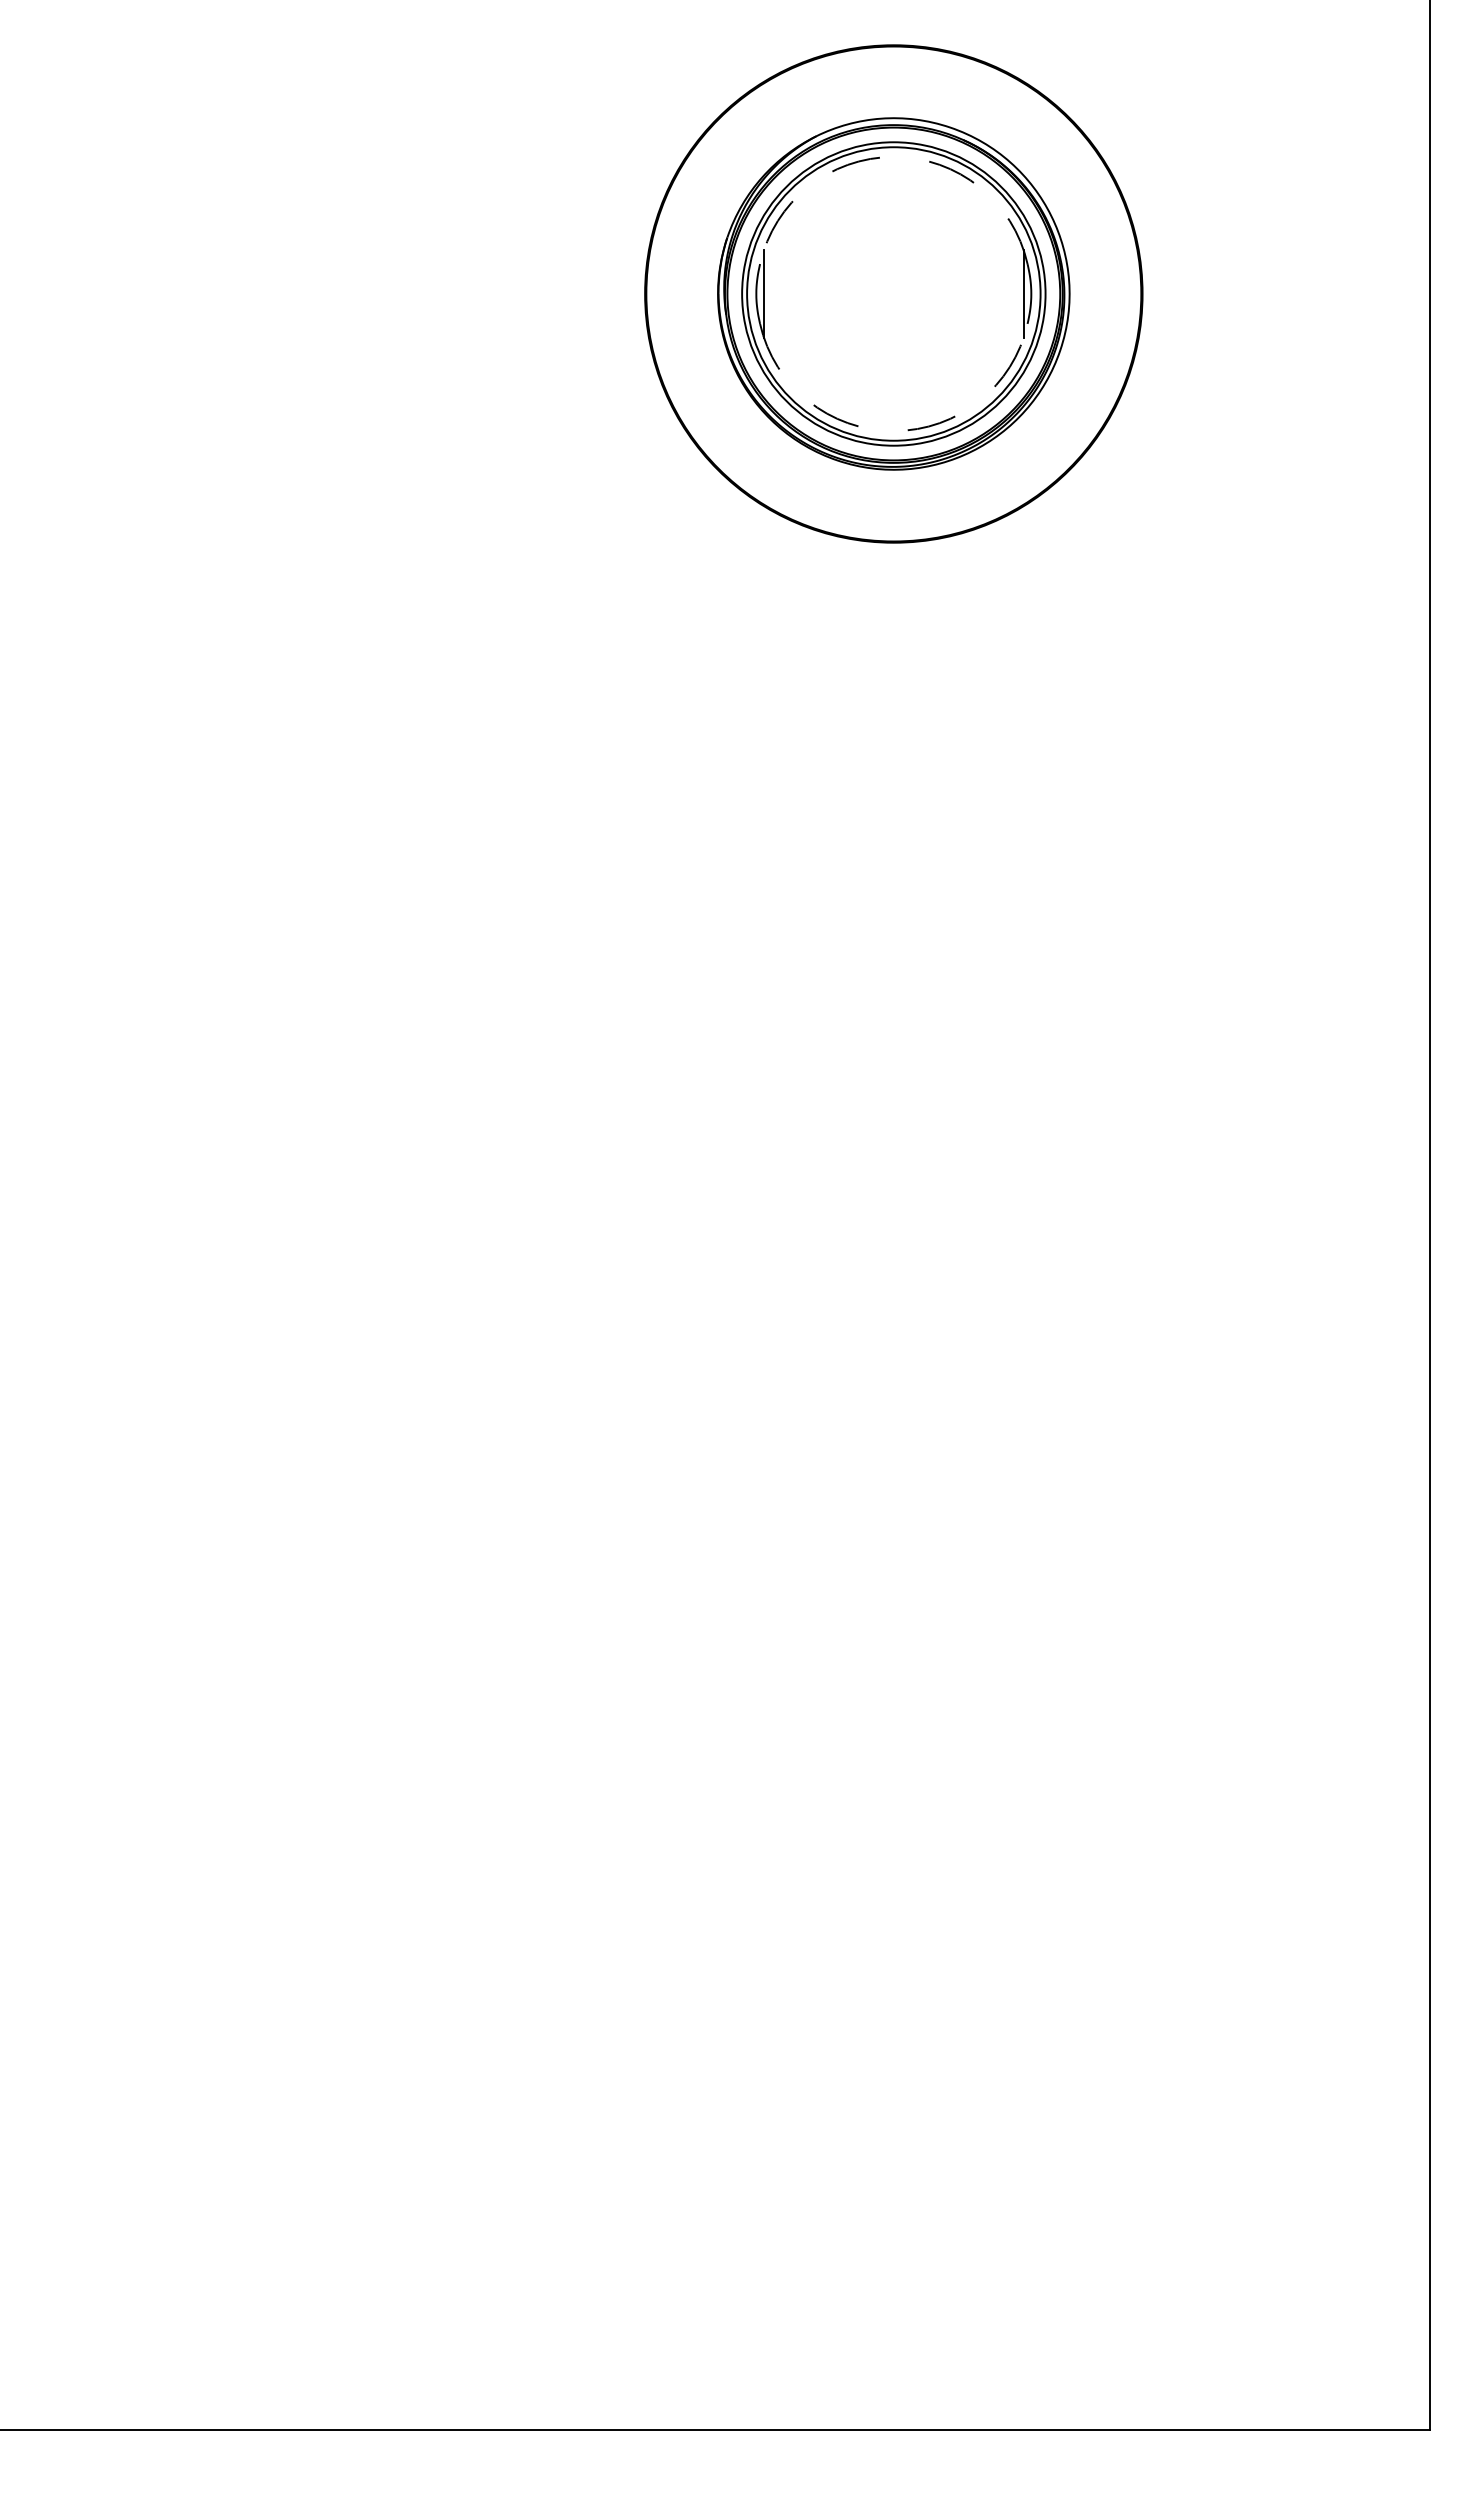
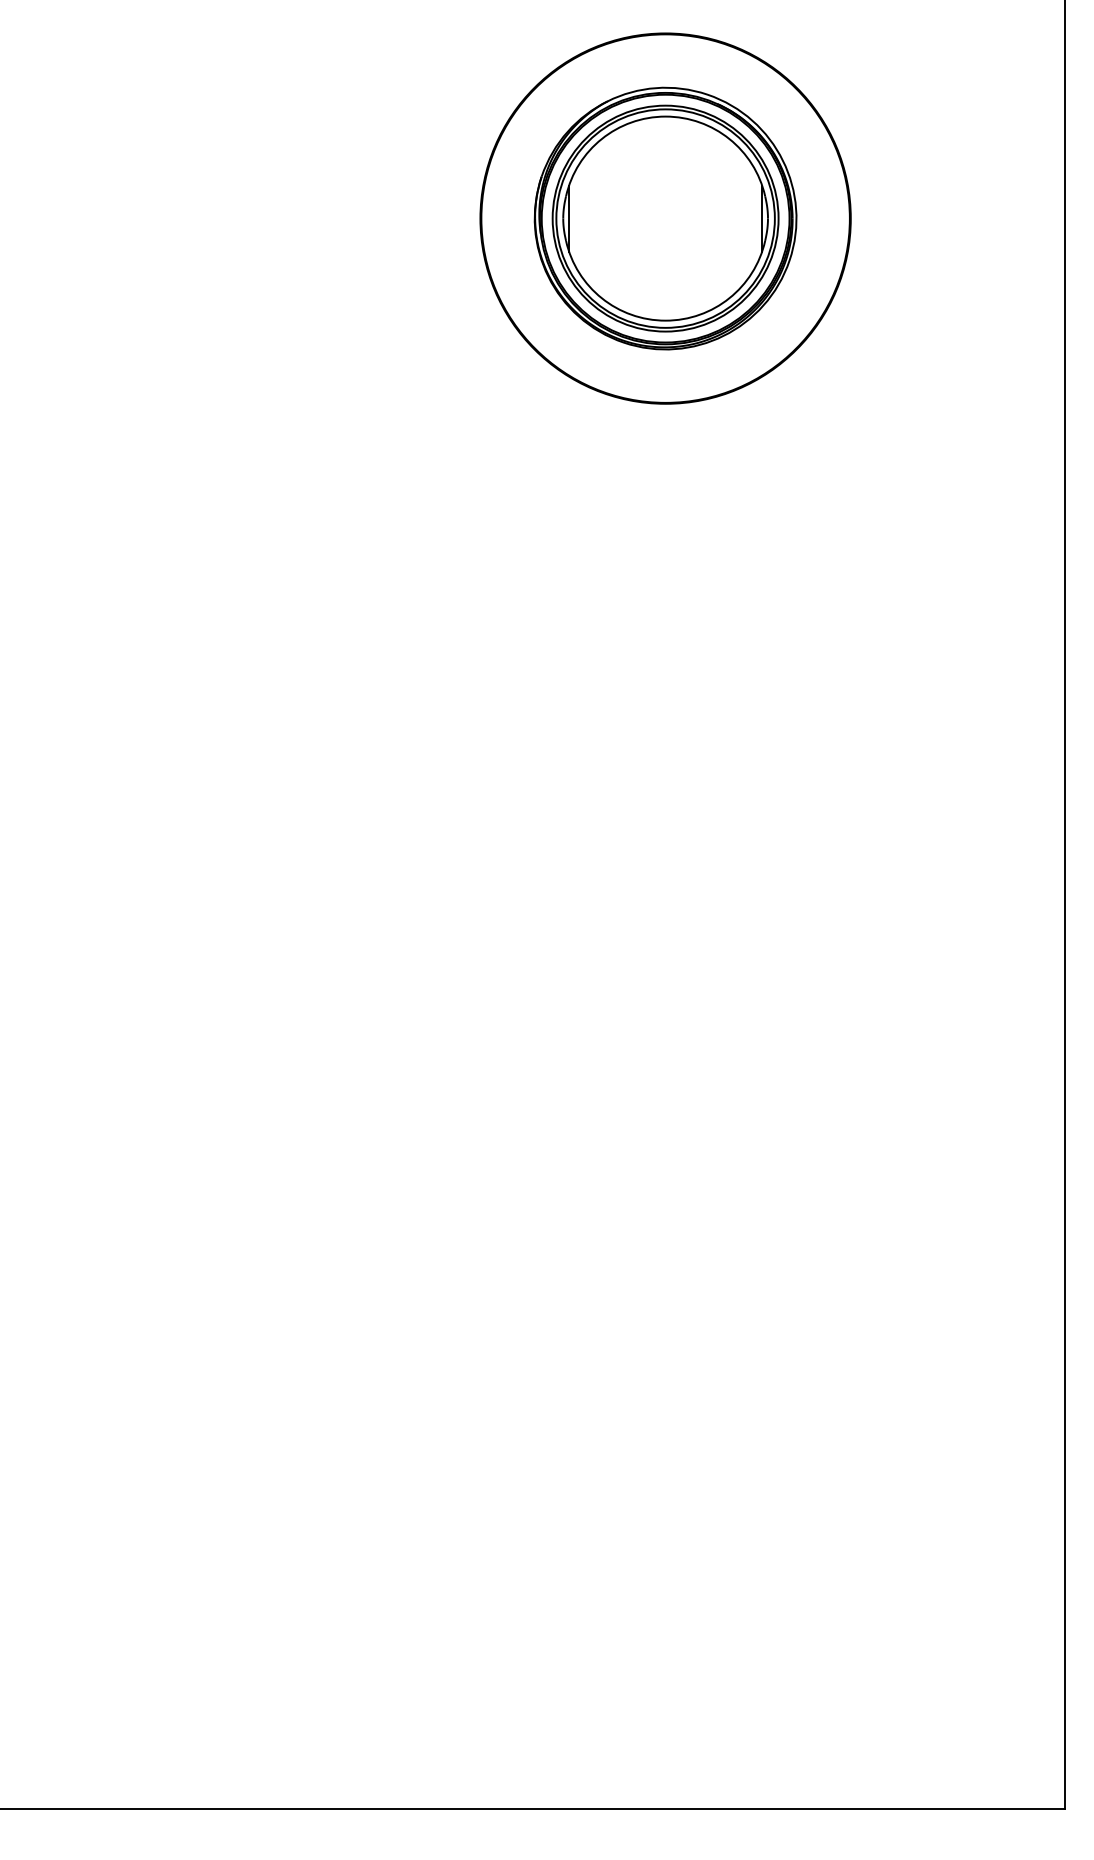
arc: (893, 156) -> (665, 116), dashed -> solid
arc: (893, 431) -> (665, 320), dashed -> solid

